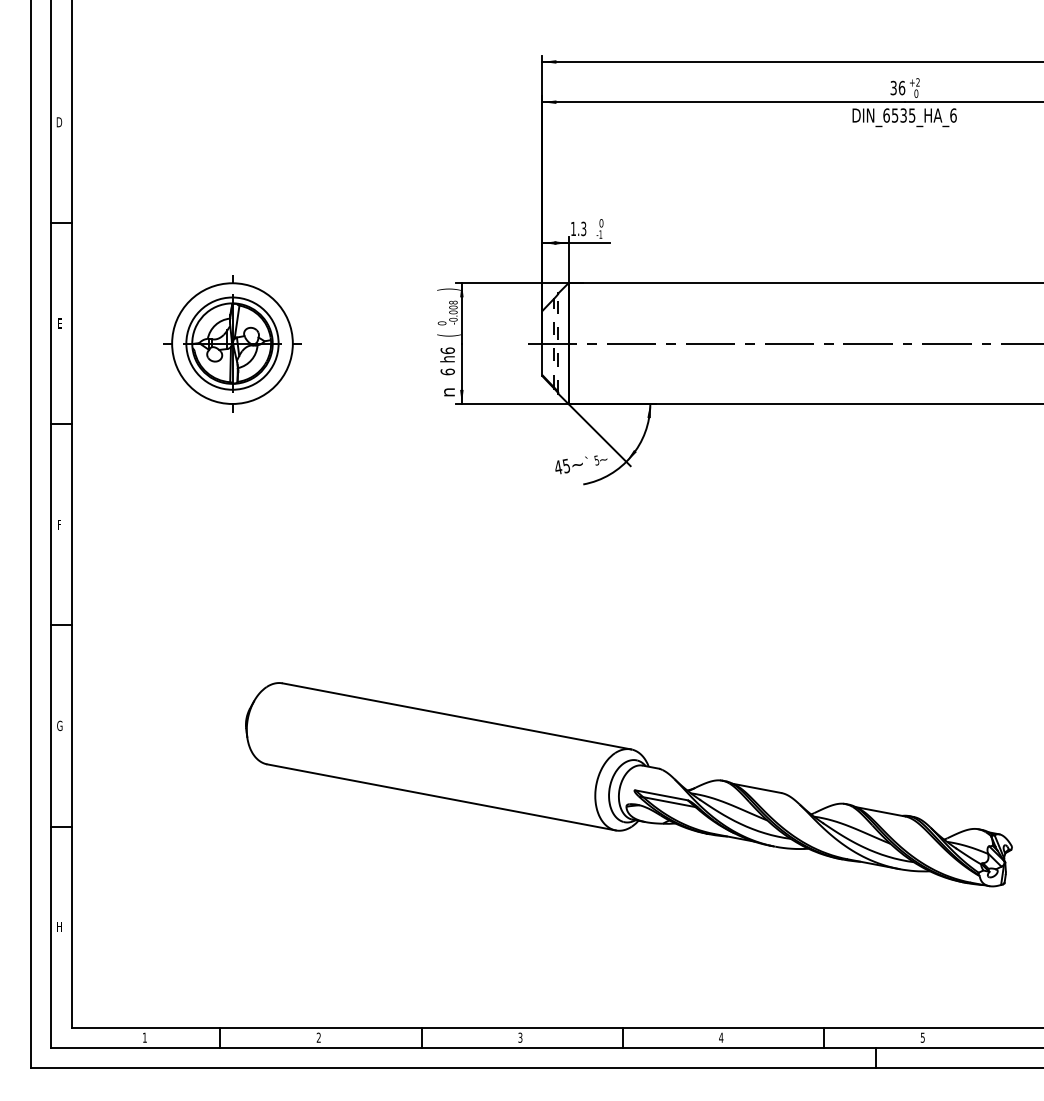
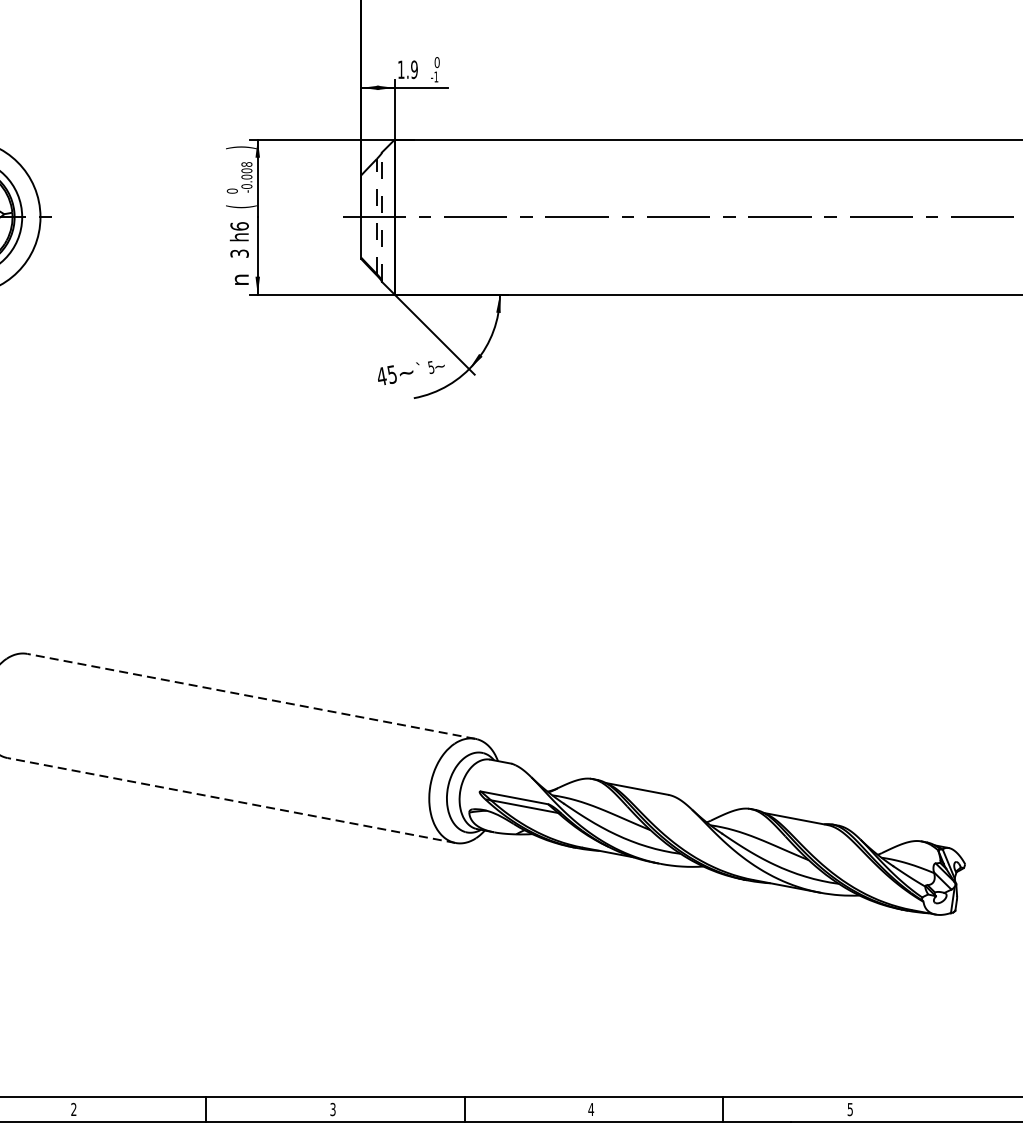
text: (583, 228) -> (414, 69), 1.3 -> 1.9
text: (447, 371) -> (239, 253), 6 -> 3
line: (456, 716) -> (250, 696), solid -> dashed
line: (441, 797) -> (231, 800), solid -> dashed

